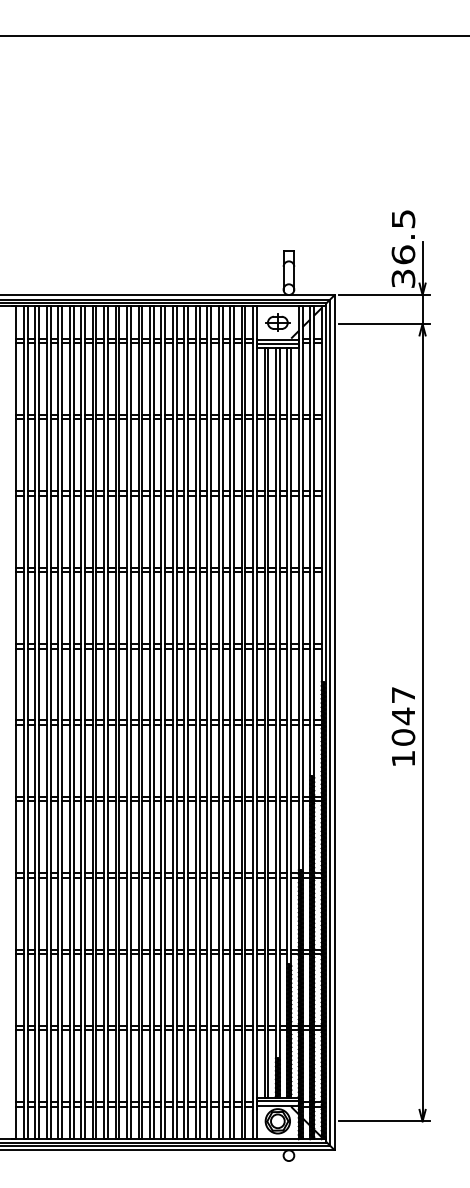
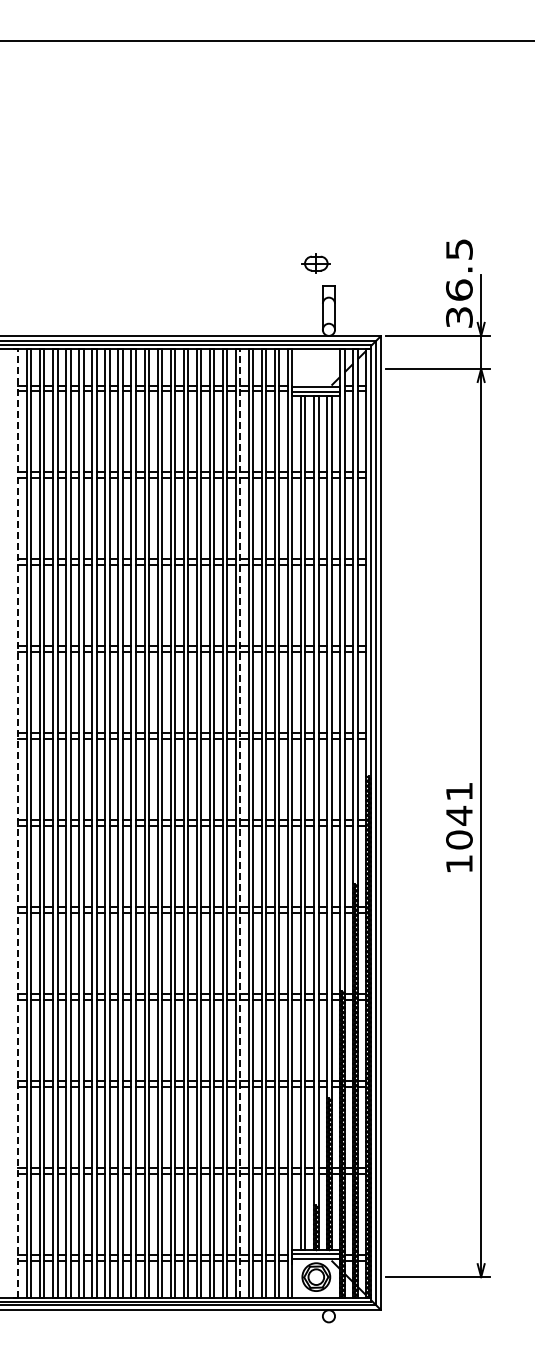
part: (277, 322) -> (315, 263), moved
text: (403, 694) -> (459, 791), 1047 -> 1041
line: (16, 723) -> (18, 823), solid -> dashed
line: (211, 723) -> (240, 823), solid -> dashed

